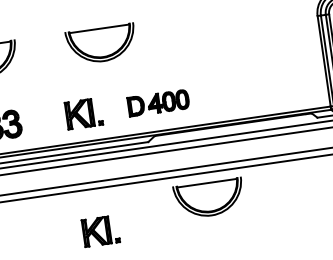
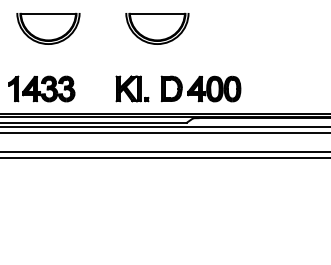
part: (157, 102) -> (200, 88), size x1.43
part: (209, 198) -> (234, 181), removed
part: (100, 230) -> (132, 196), removed

